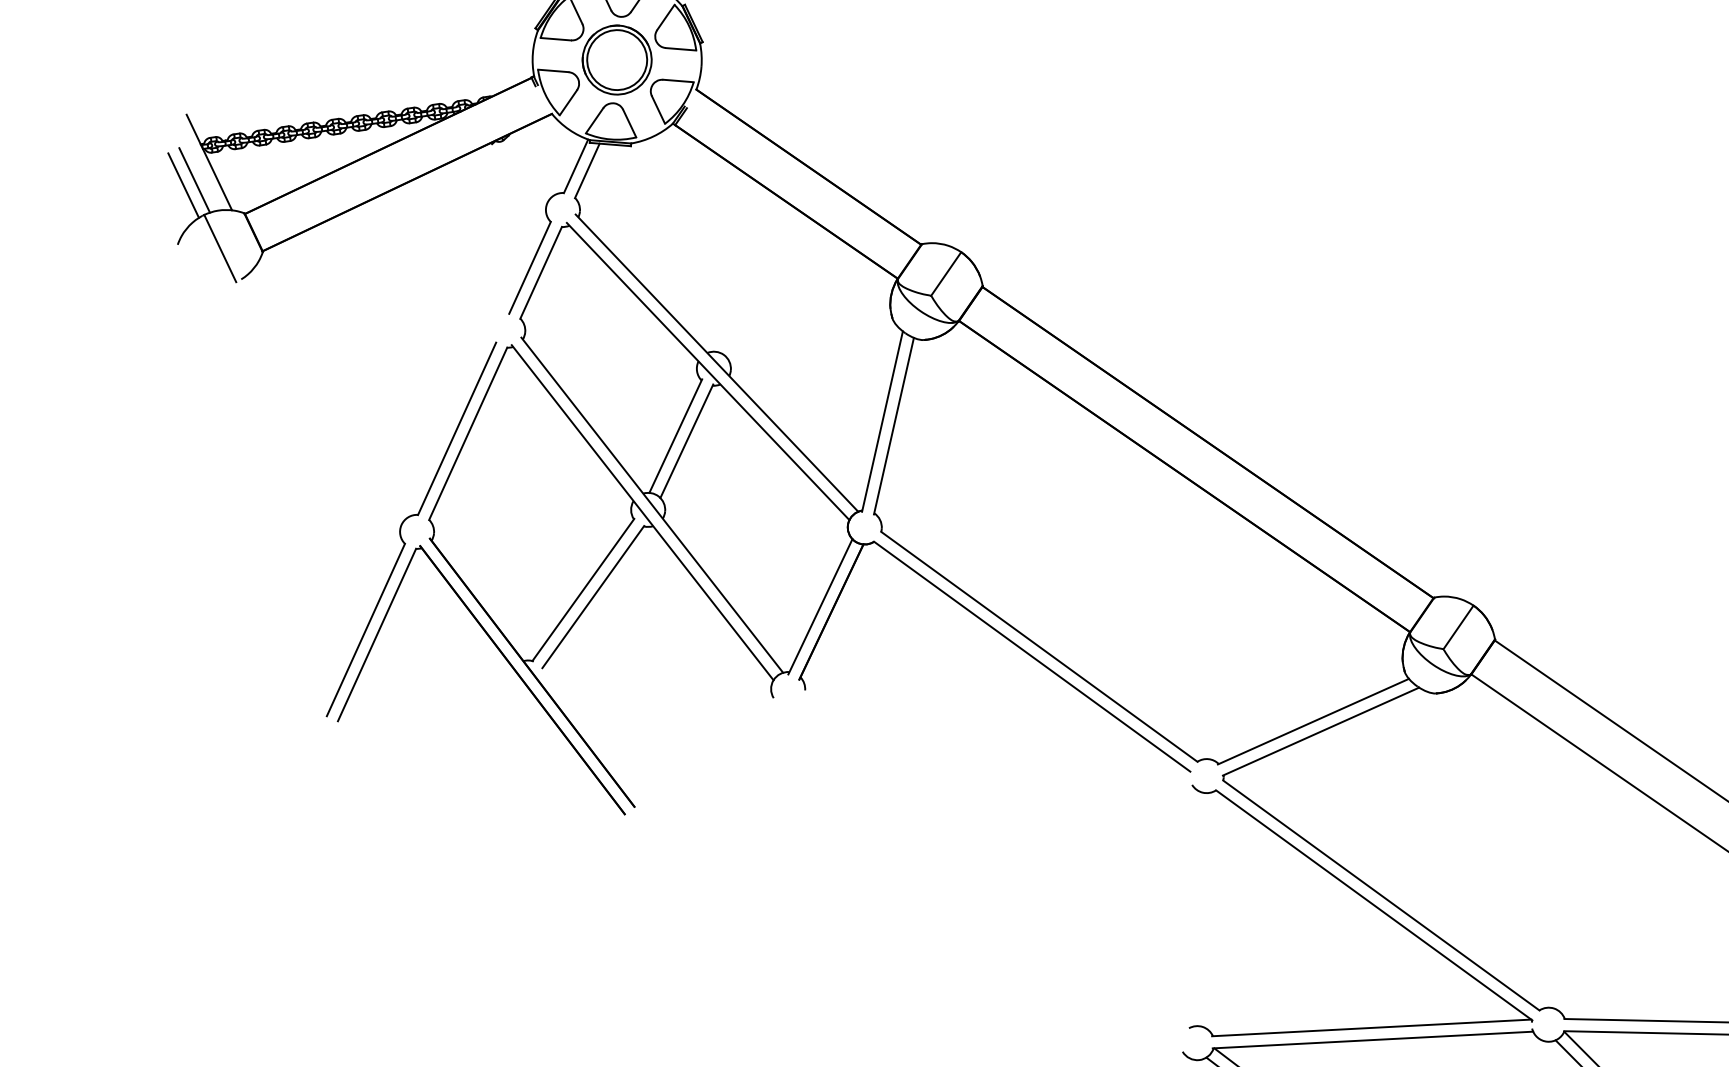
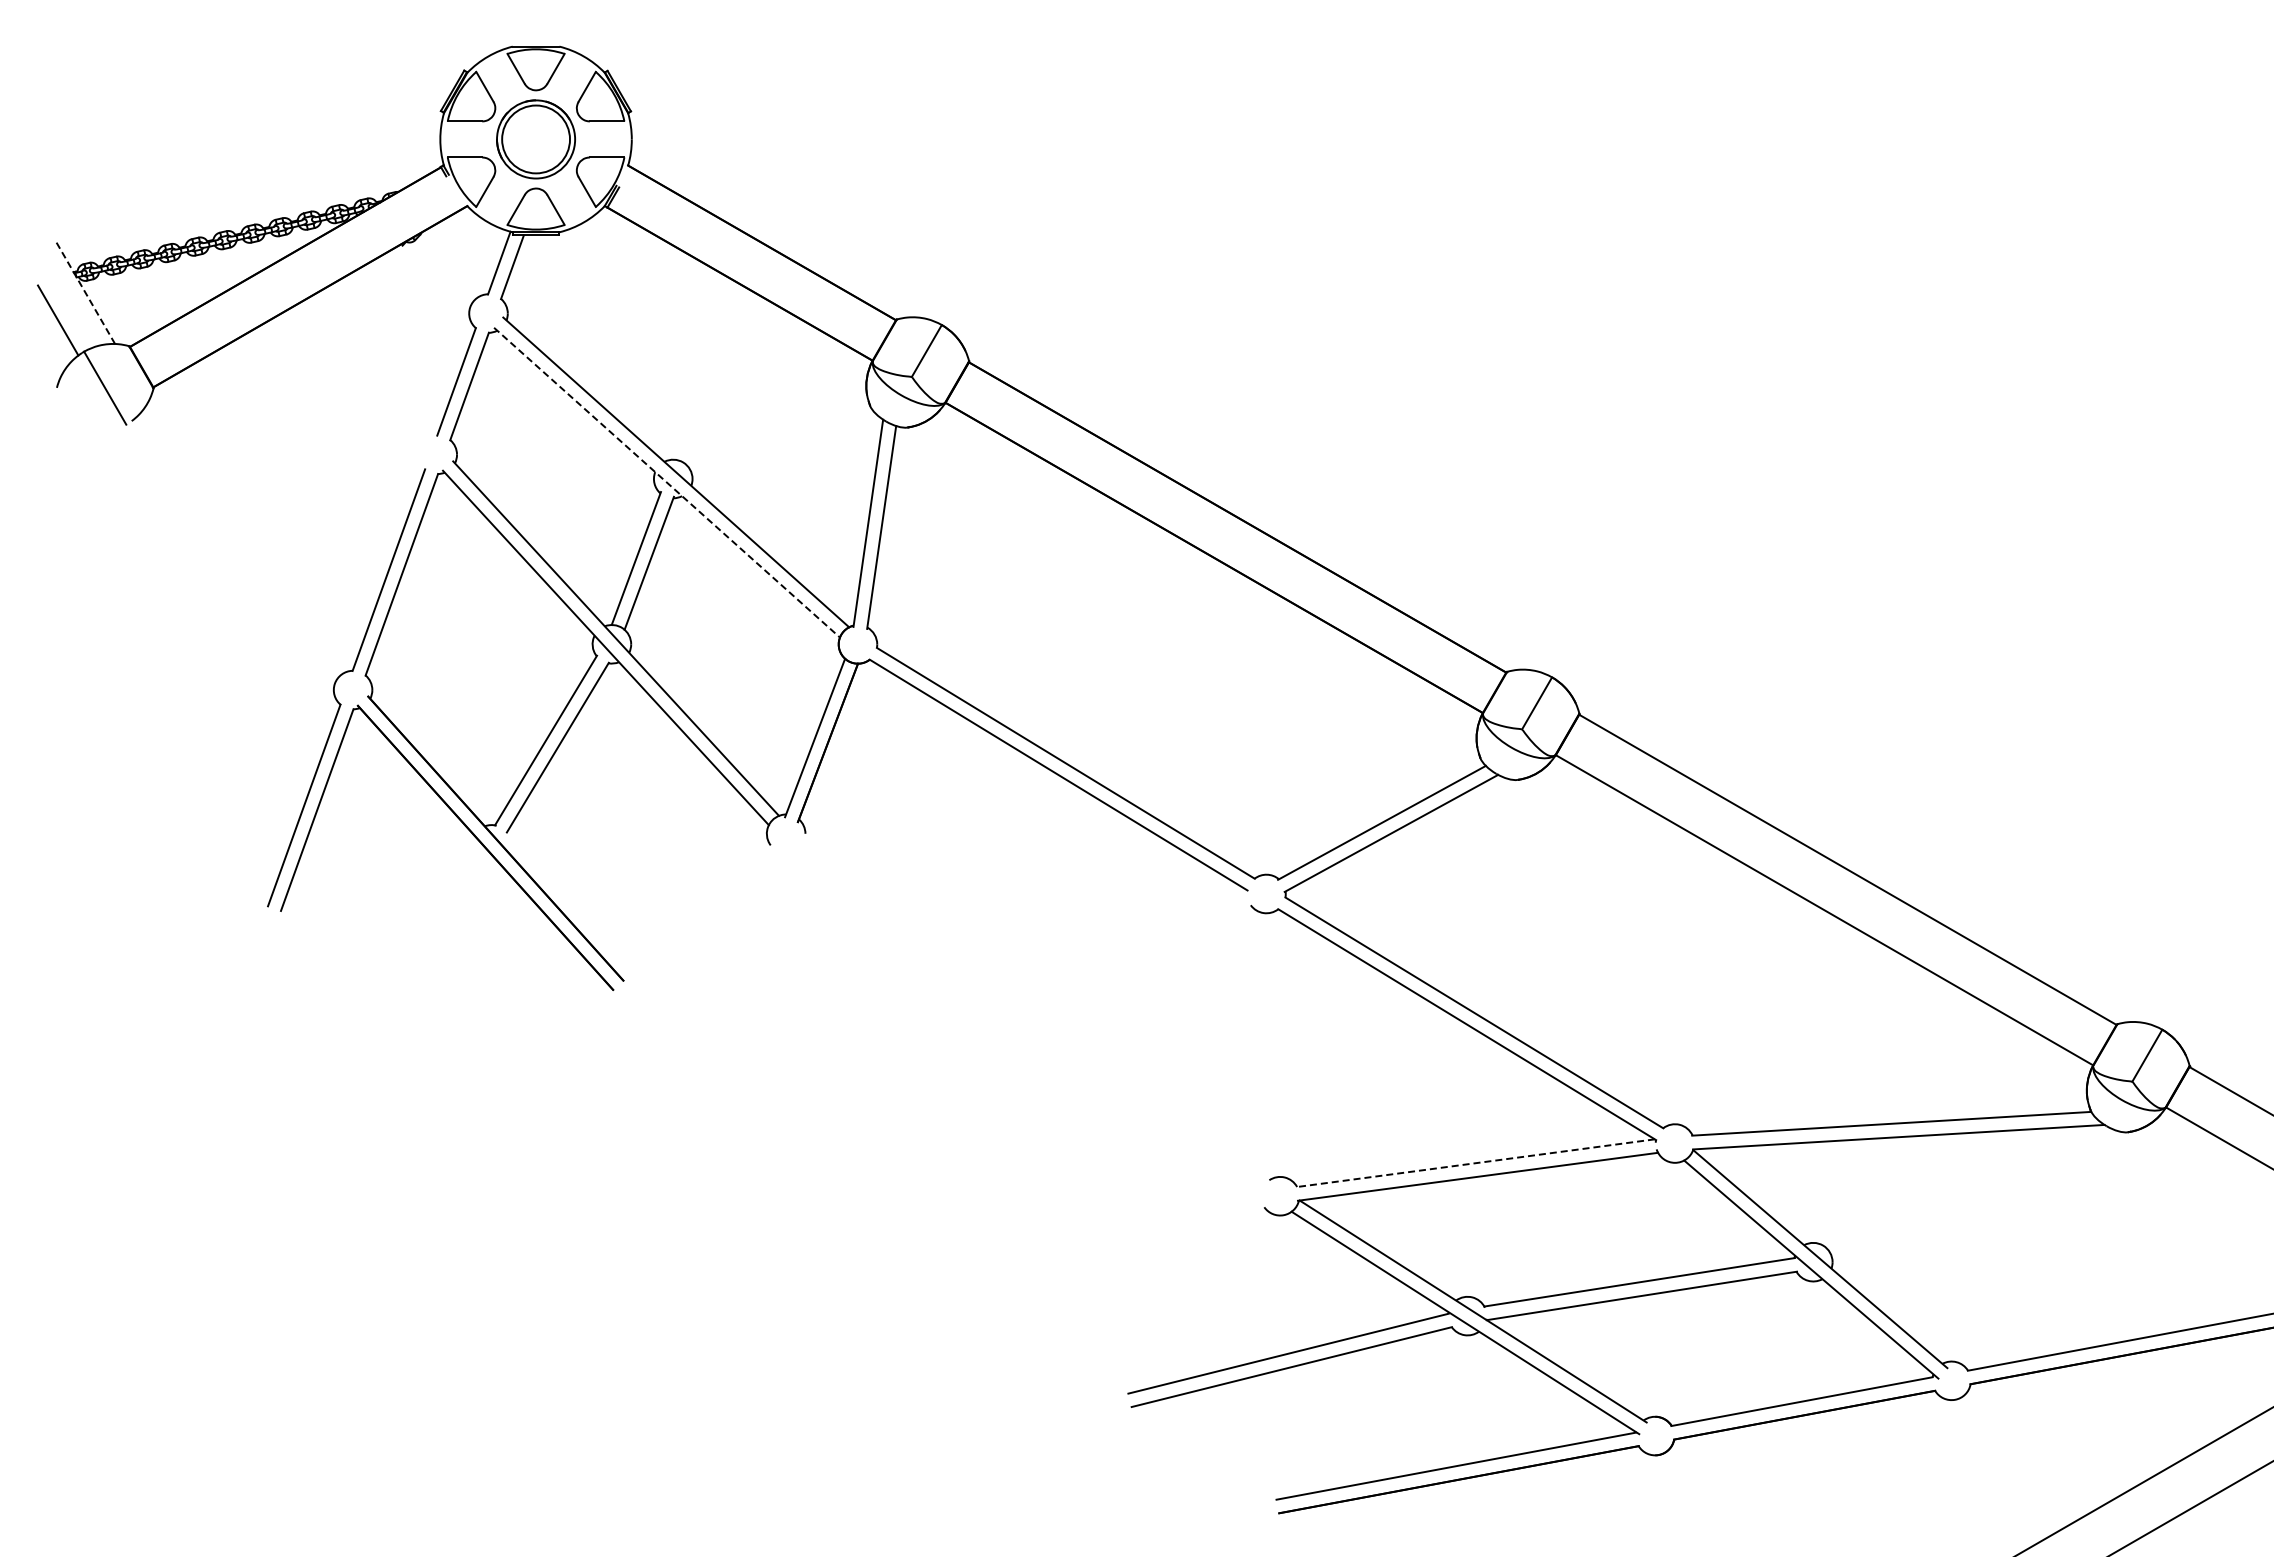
line: (209, 162) -> (85, 292), solid -> dashed
line: (194, 180) -> (69, 313), removed
line: (708, 372) -> (667, 483), solid -> dashed
line: (1371, 1028) -> (1475, 1163), solid -> dashed

